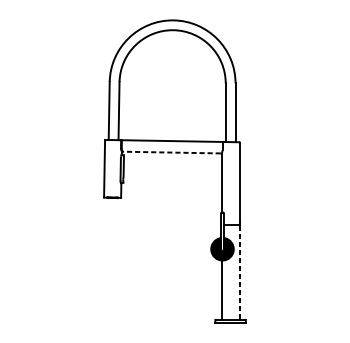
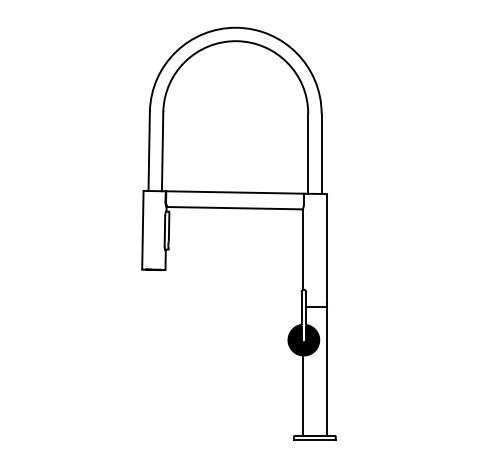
line: (170, 152) -> (233, 208), dashed -> solid
line: (239, 272) -> (327, 371), dashed -> solid

